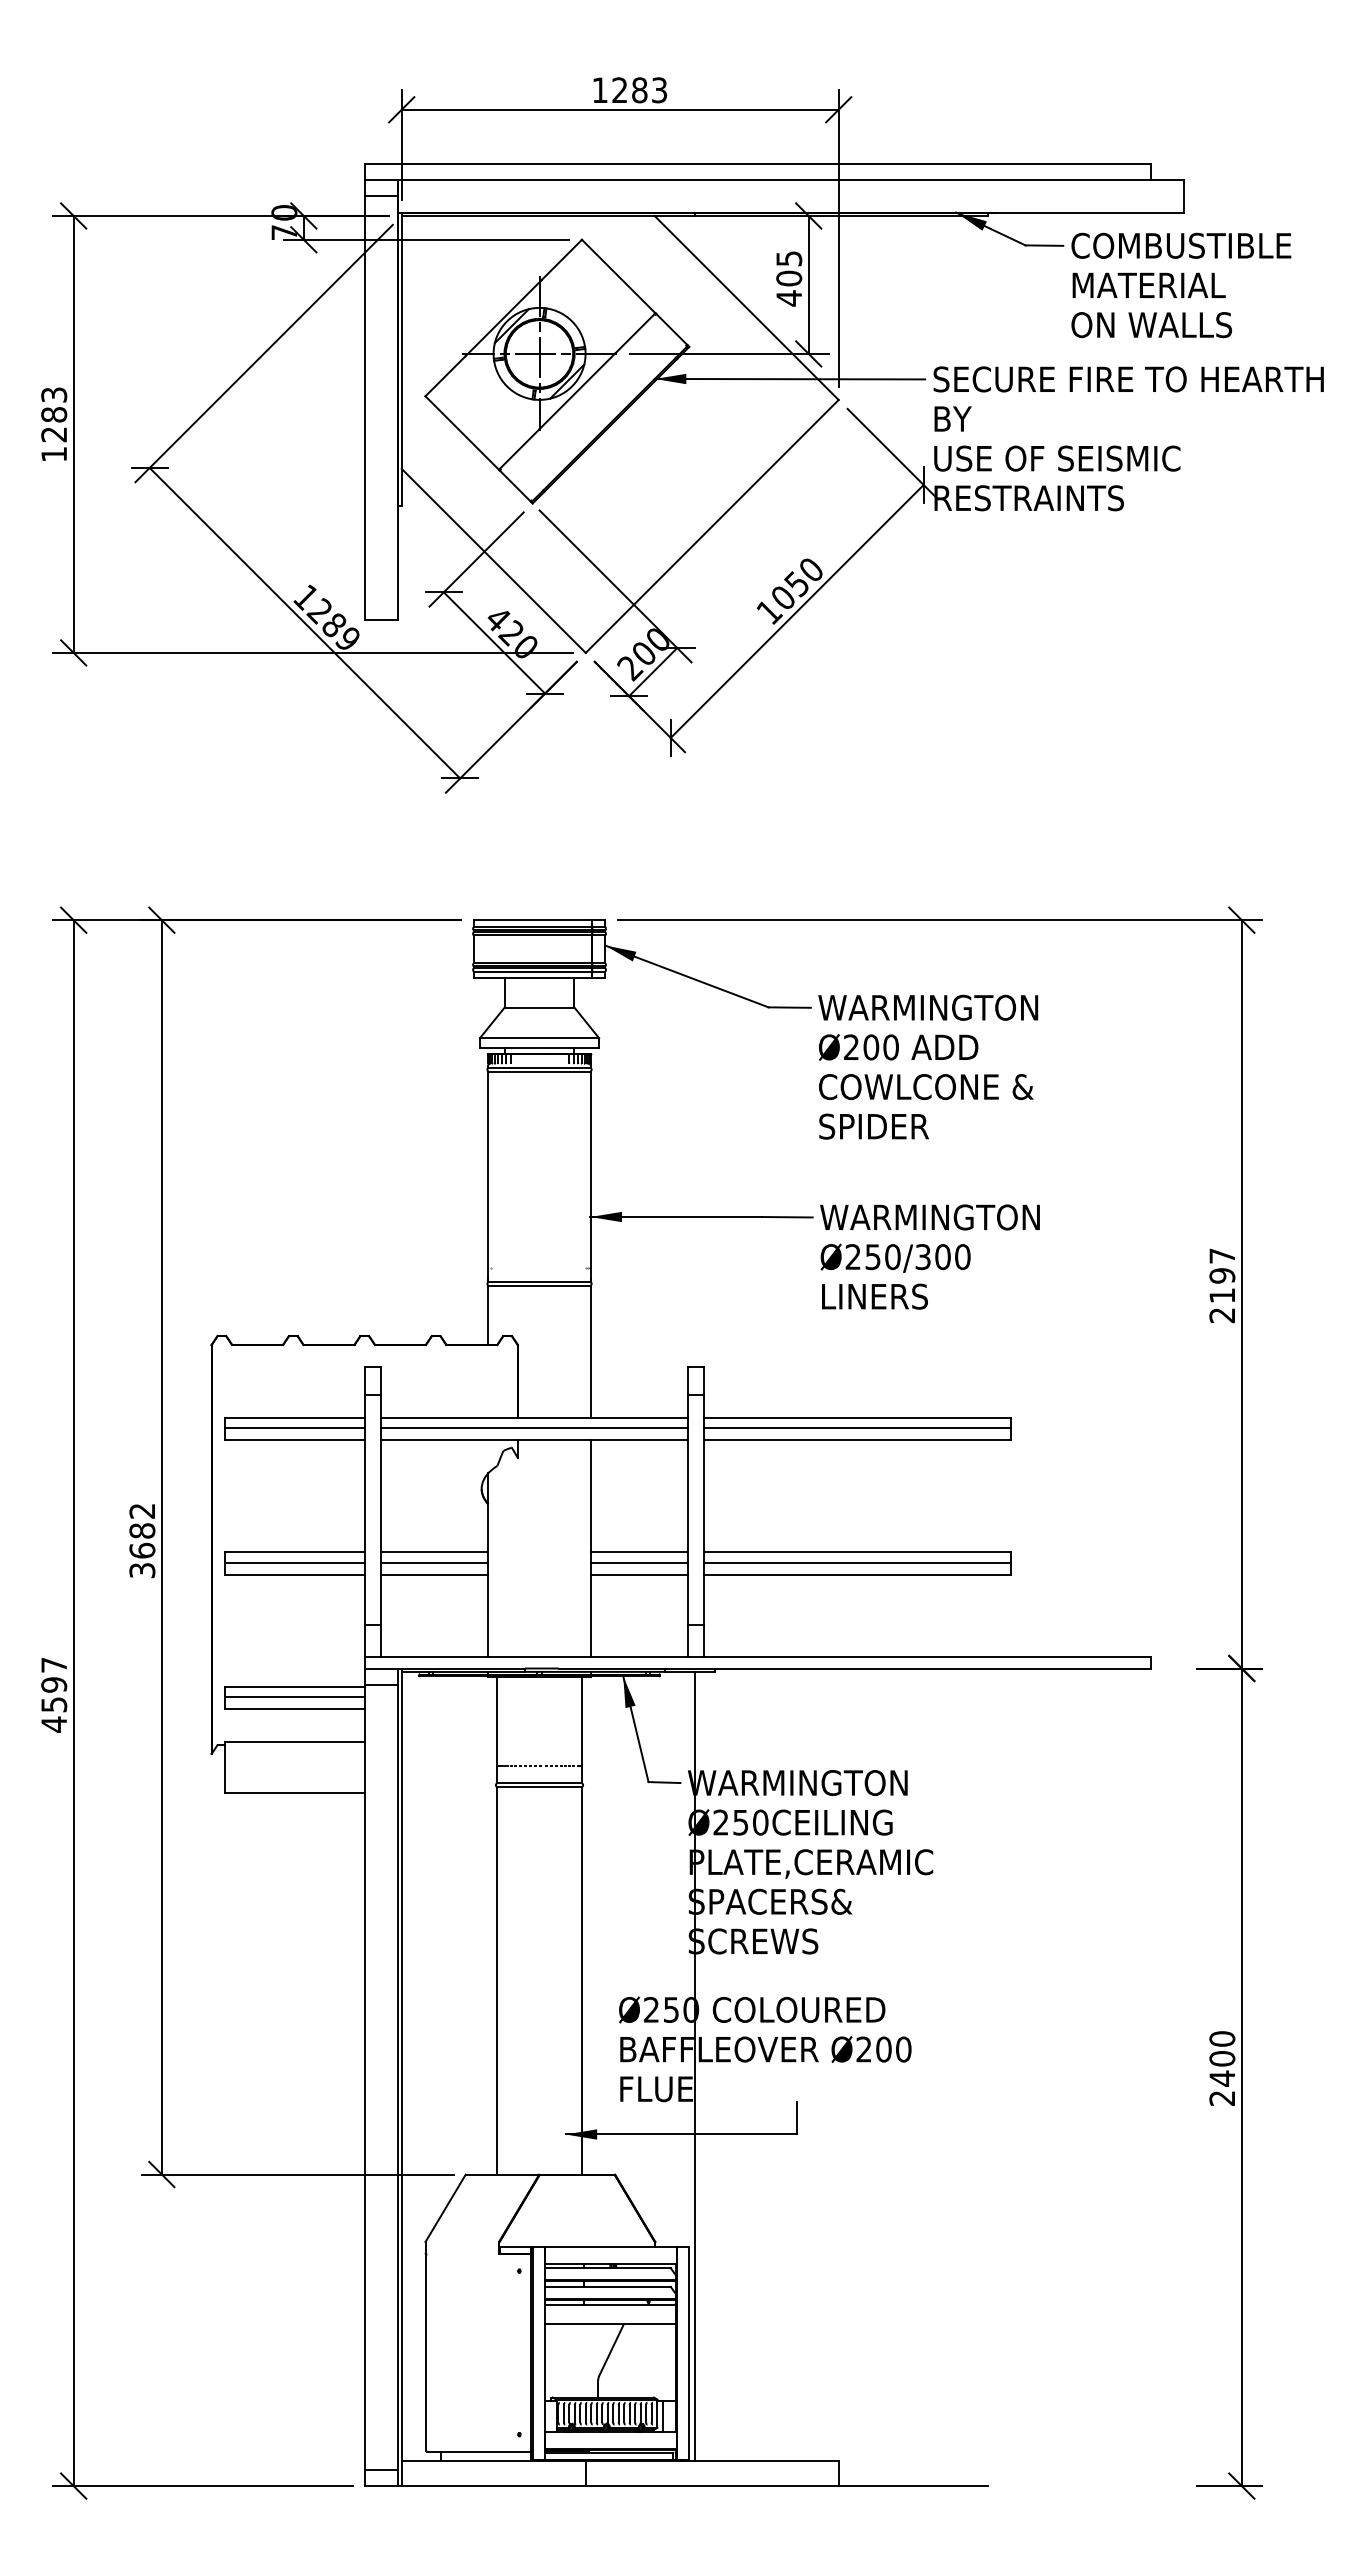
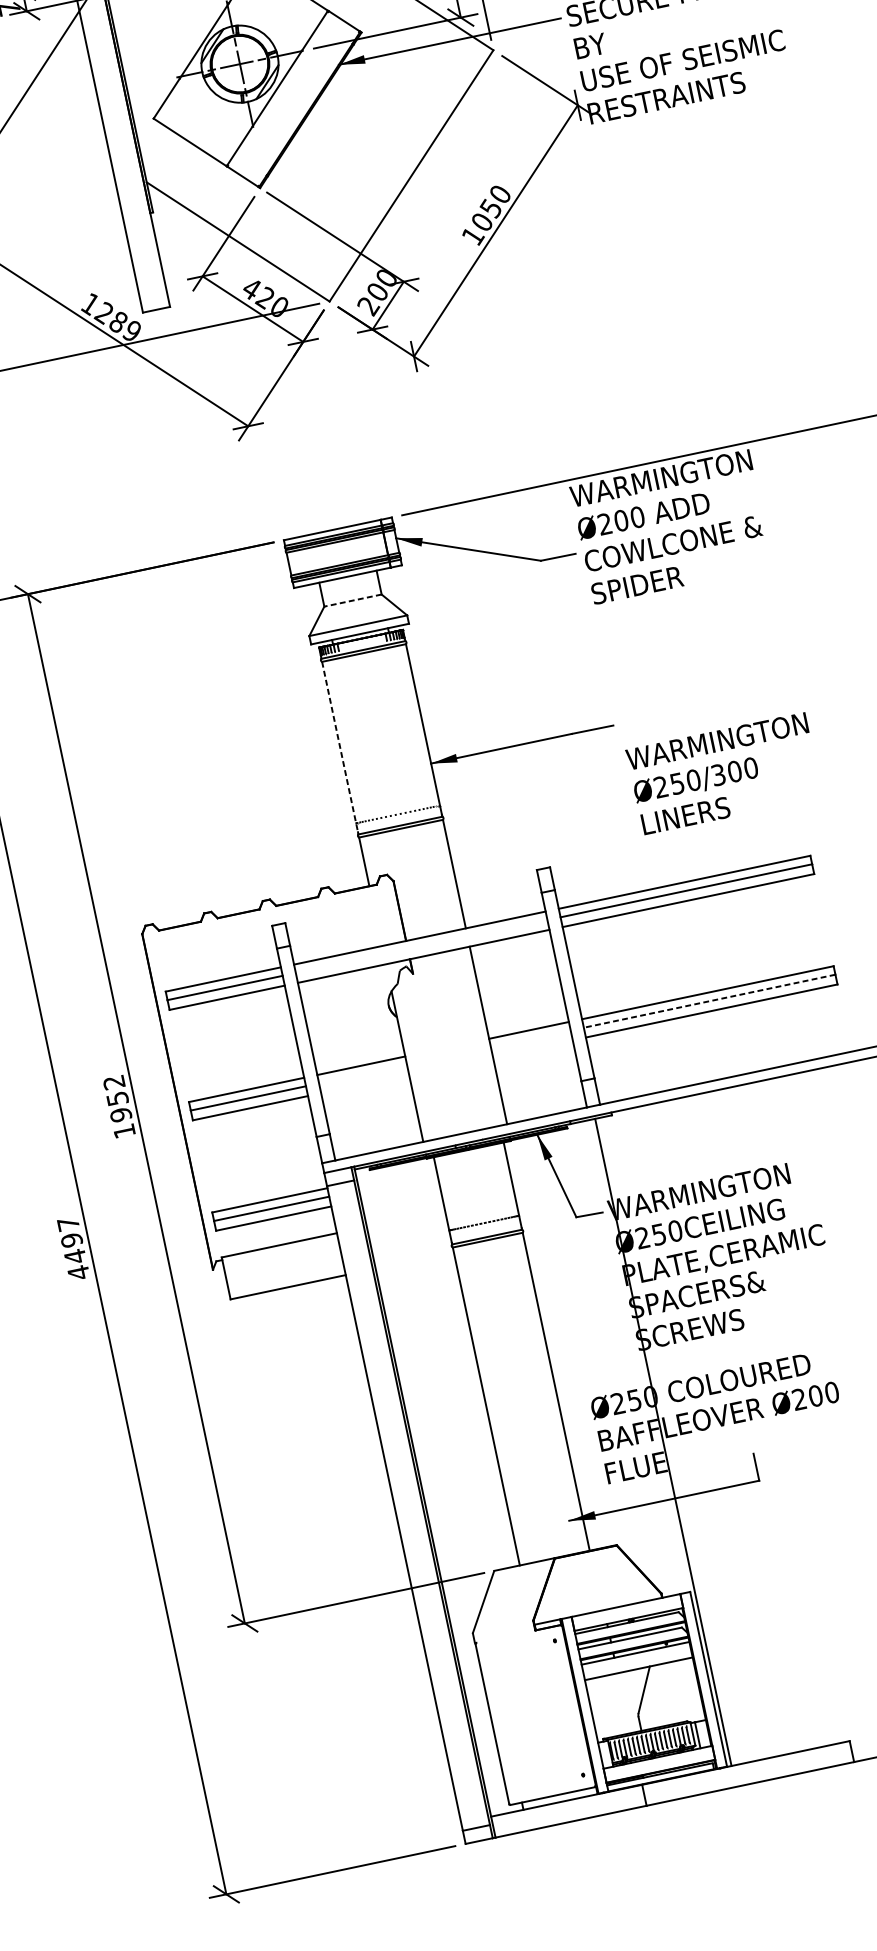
line: (539, 1007) -> (352, 600), solid -> dashed
text: (928, 1066) -> (671, 526), moved
line: (488, 1177) -> (340, 748), solid -> dashed
text: (929, 1256) -> (723, 773), moved
line: (534, 1428) -> (421, 946), removed
text: (142, 1550) -> (121, 1114), 3682 -> 1952
line: (434, 1562) -> (362, 1074), removed
line: (638, 1562) -> (530, 1038), removed
line: (856, 1562) -> (709, 1001), solid -> dashed
line: (434, 1574) -> (364, 1083), removed
line: (638, 1574) -> (532, 1048), removed
text: (54, 1704) -> (75, 1256), 4597 -> 4497

